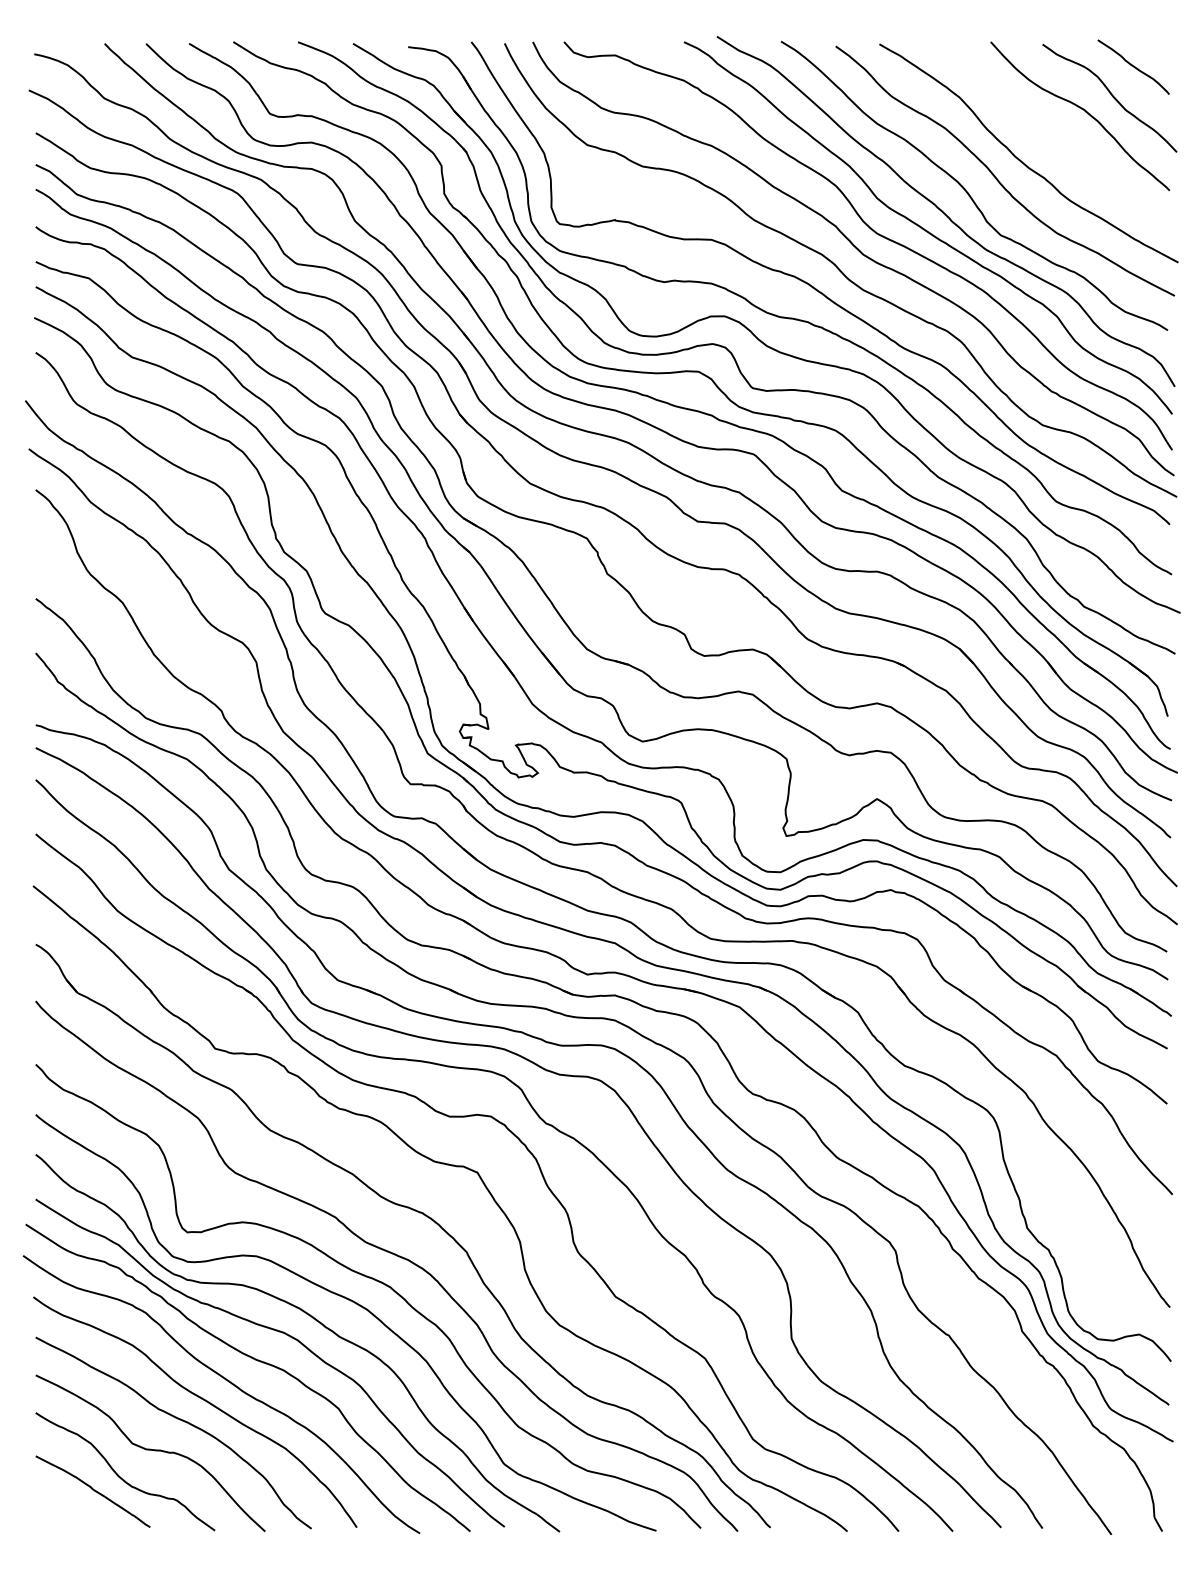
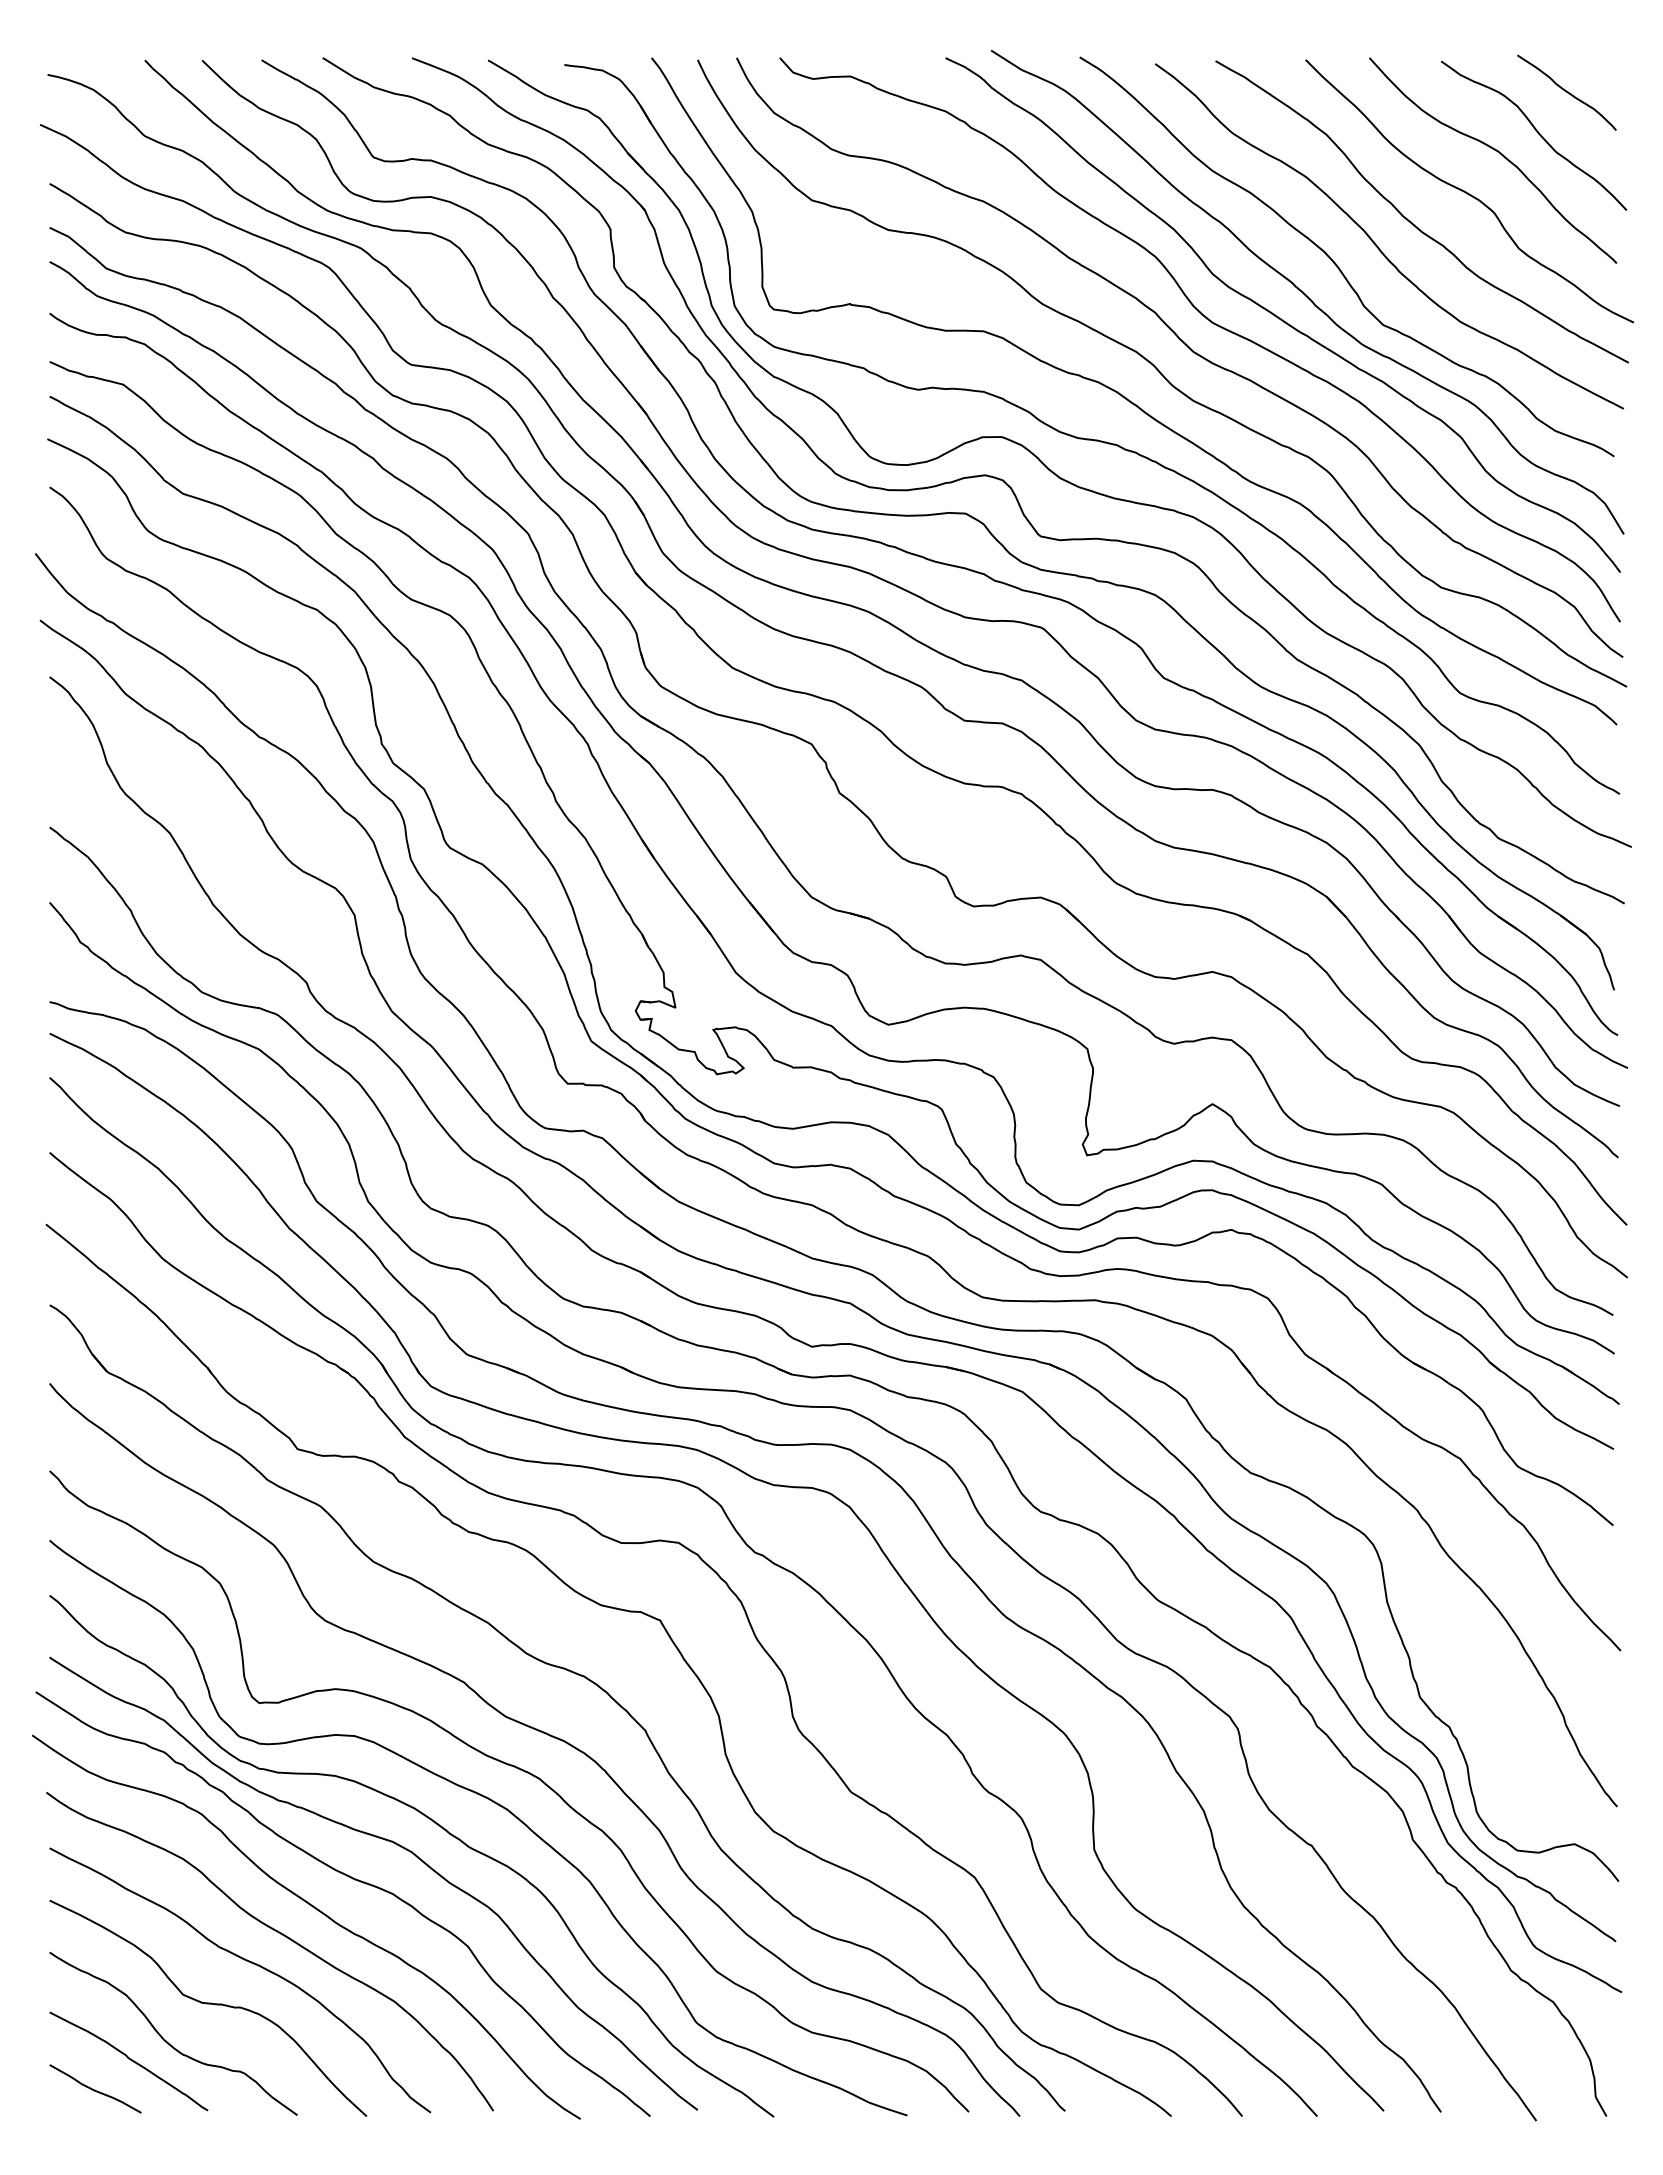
curve: (1063, 140) -> (1469, 193), added
curve: (68, 1512) -> (94, 2089), added

